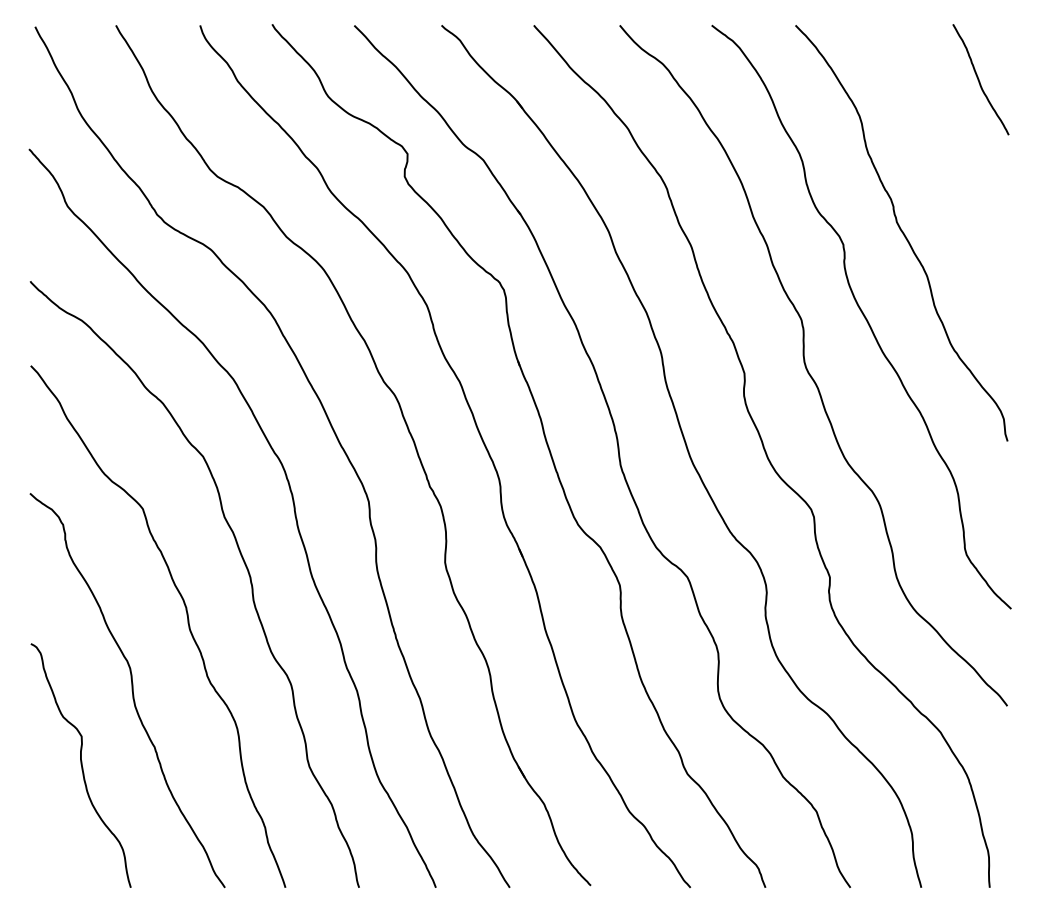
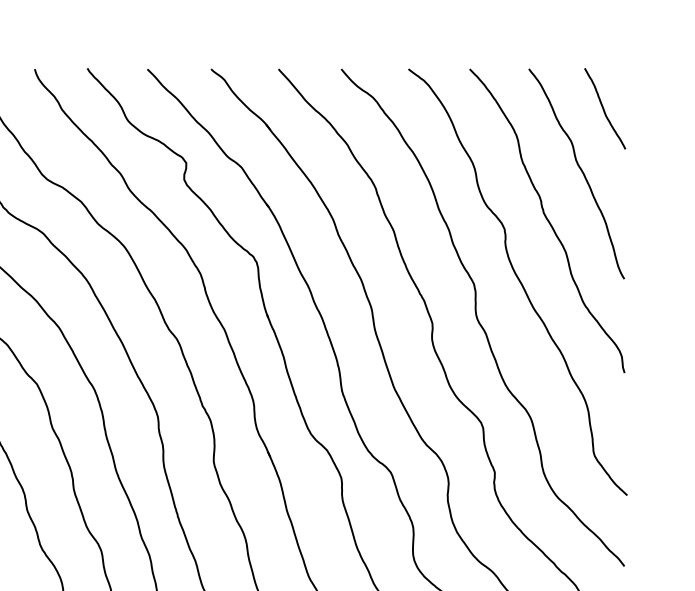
curve: (948, 165) -> (581, 171), added

